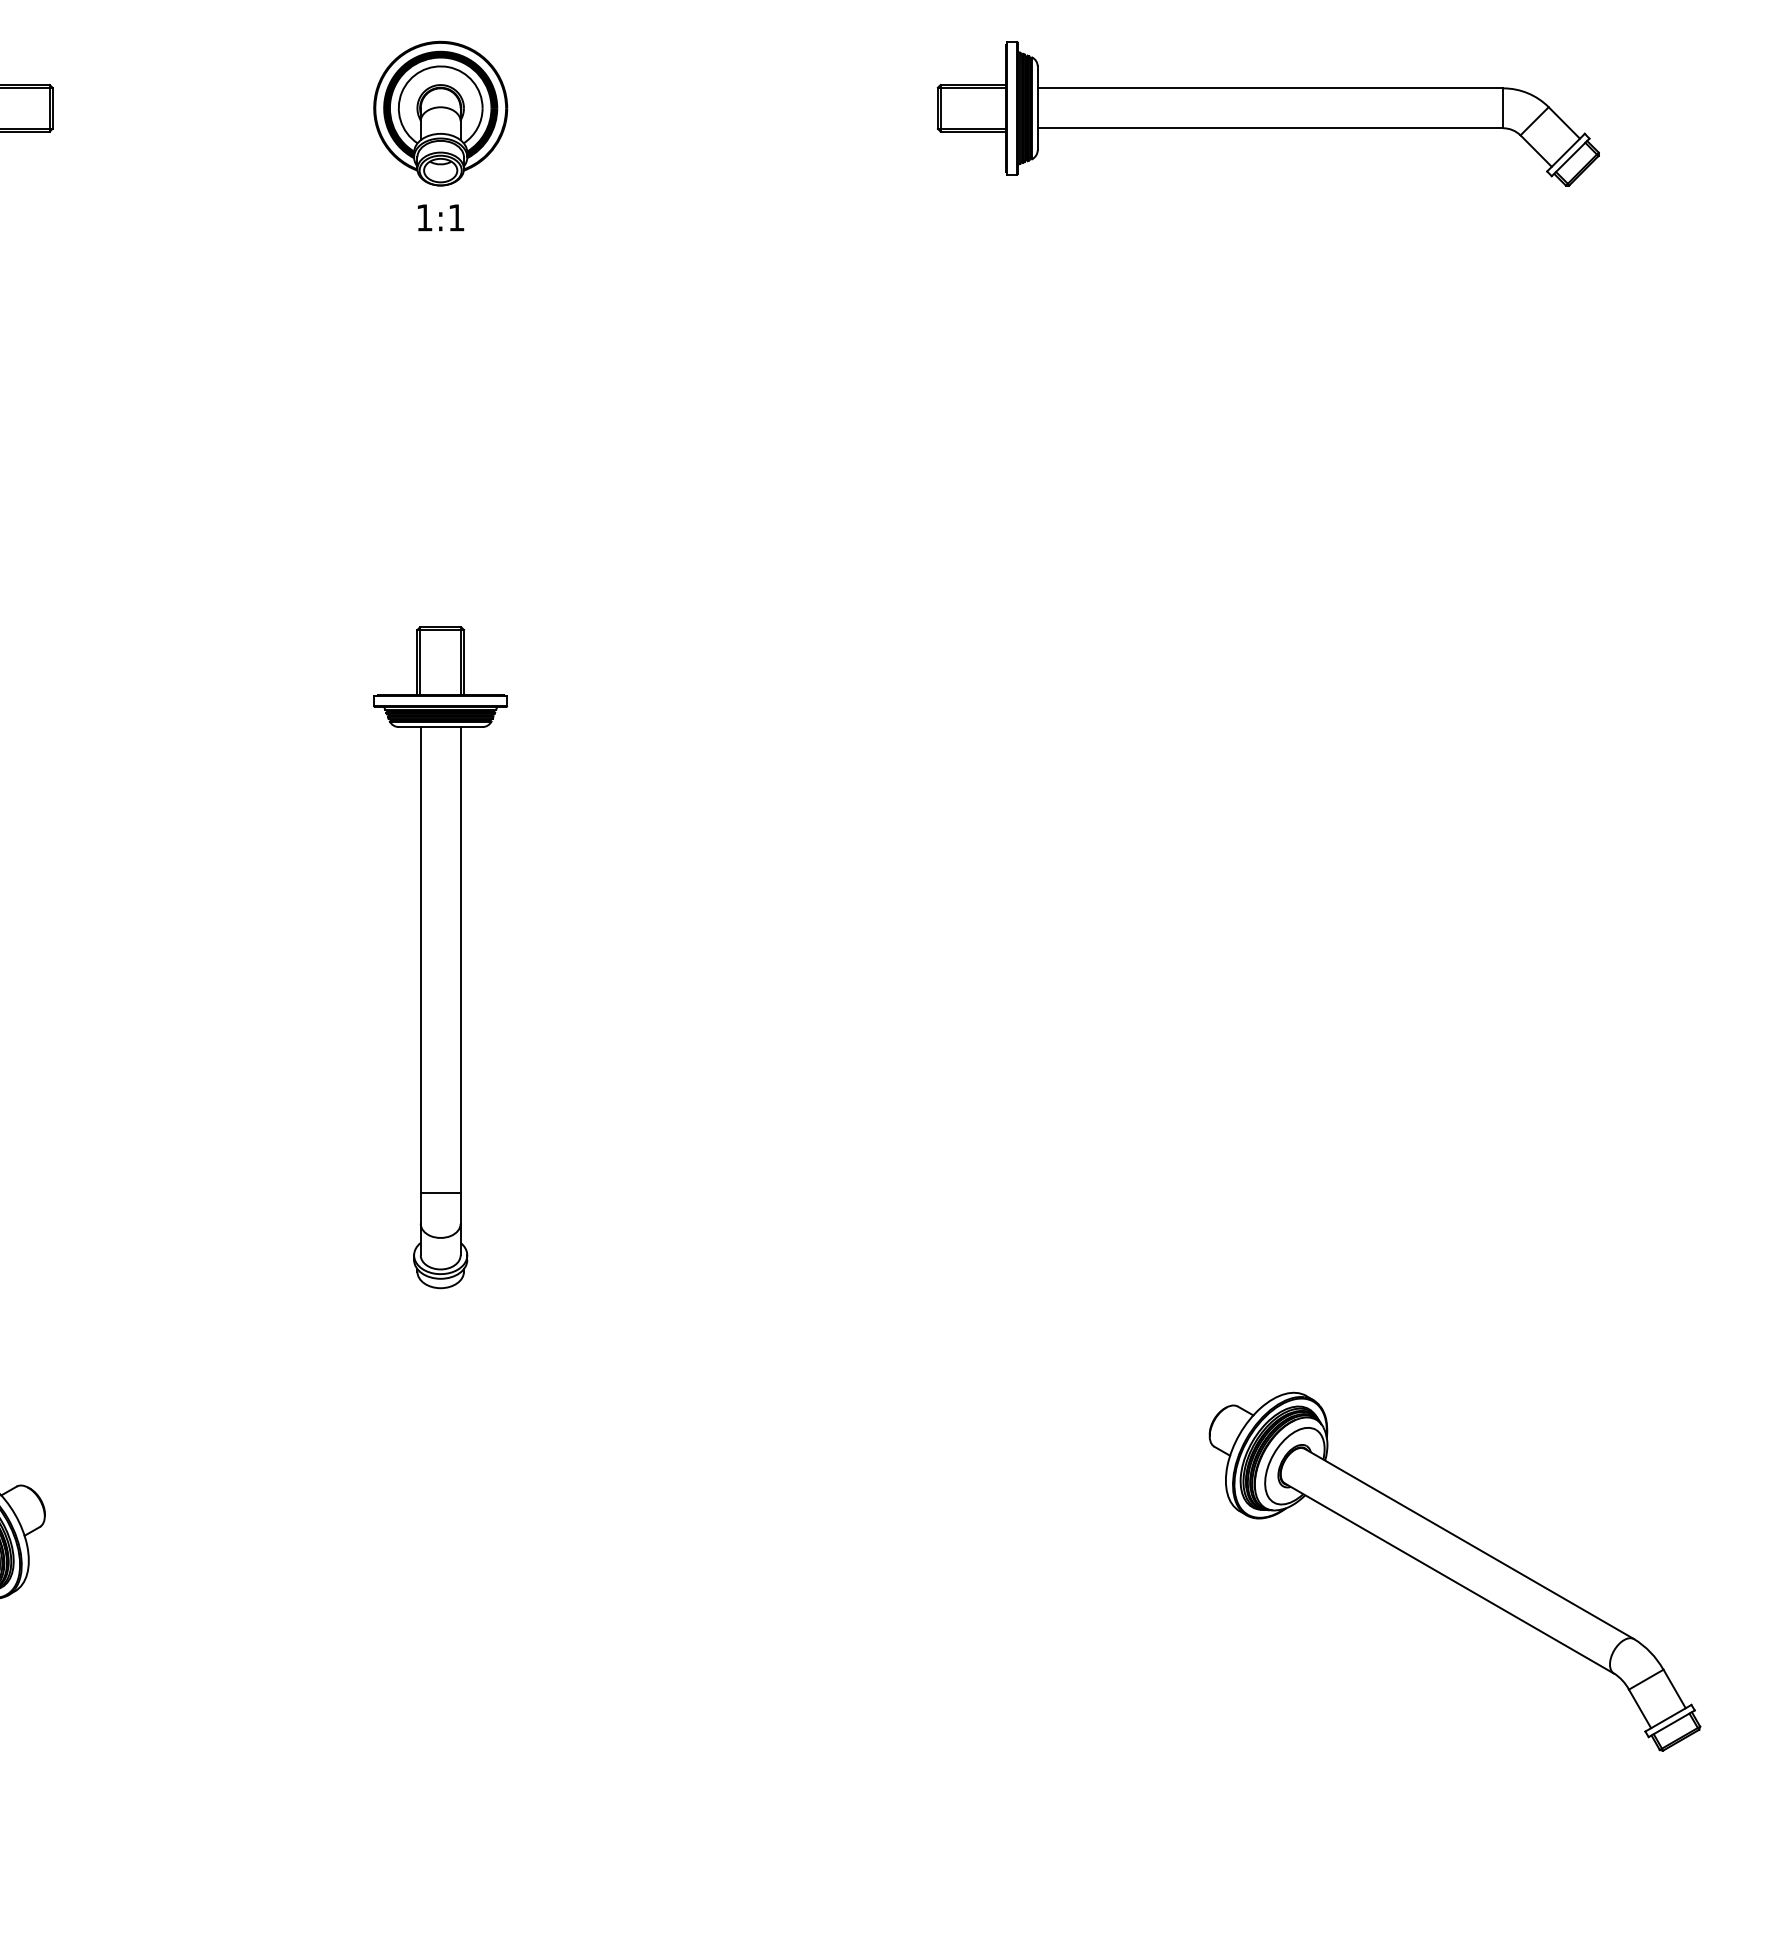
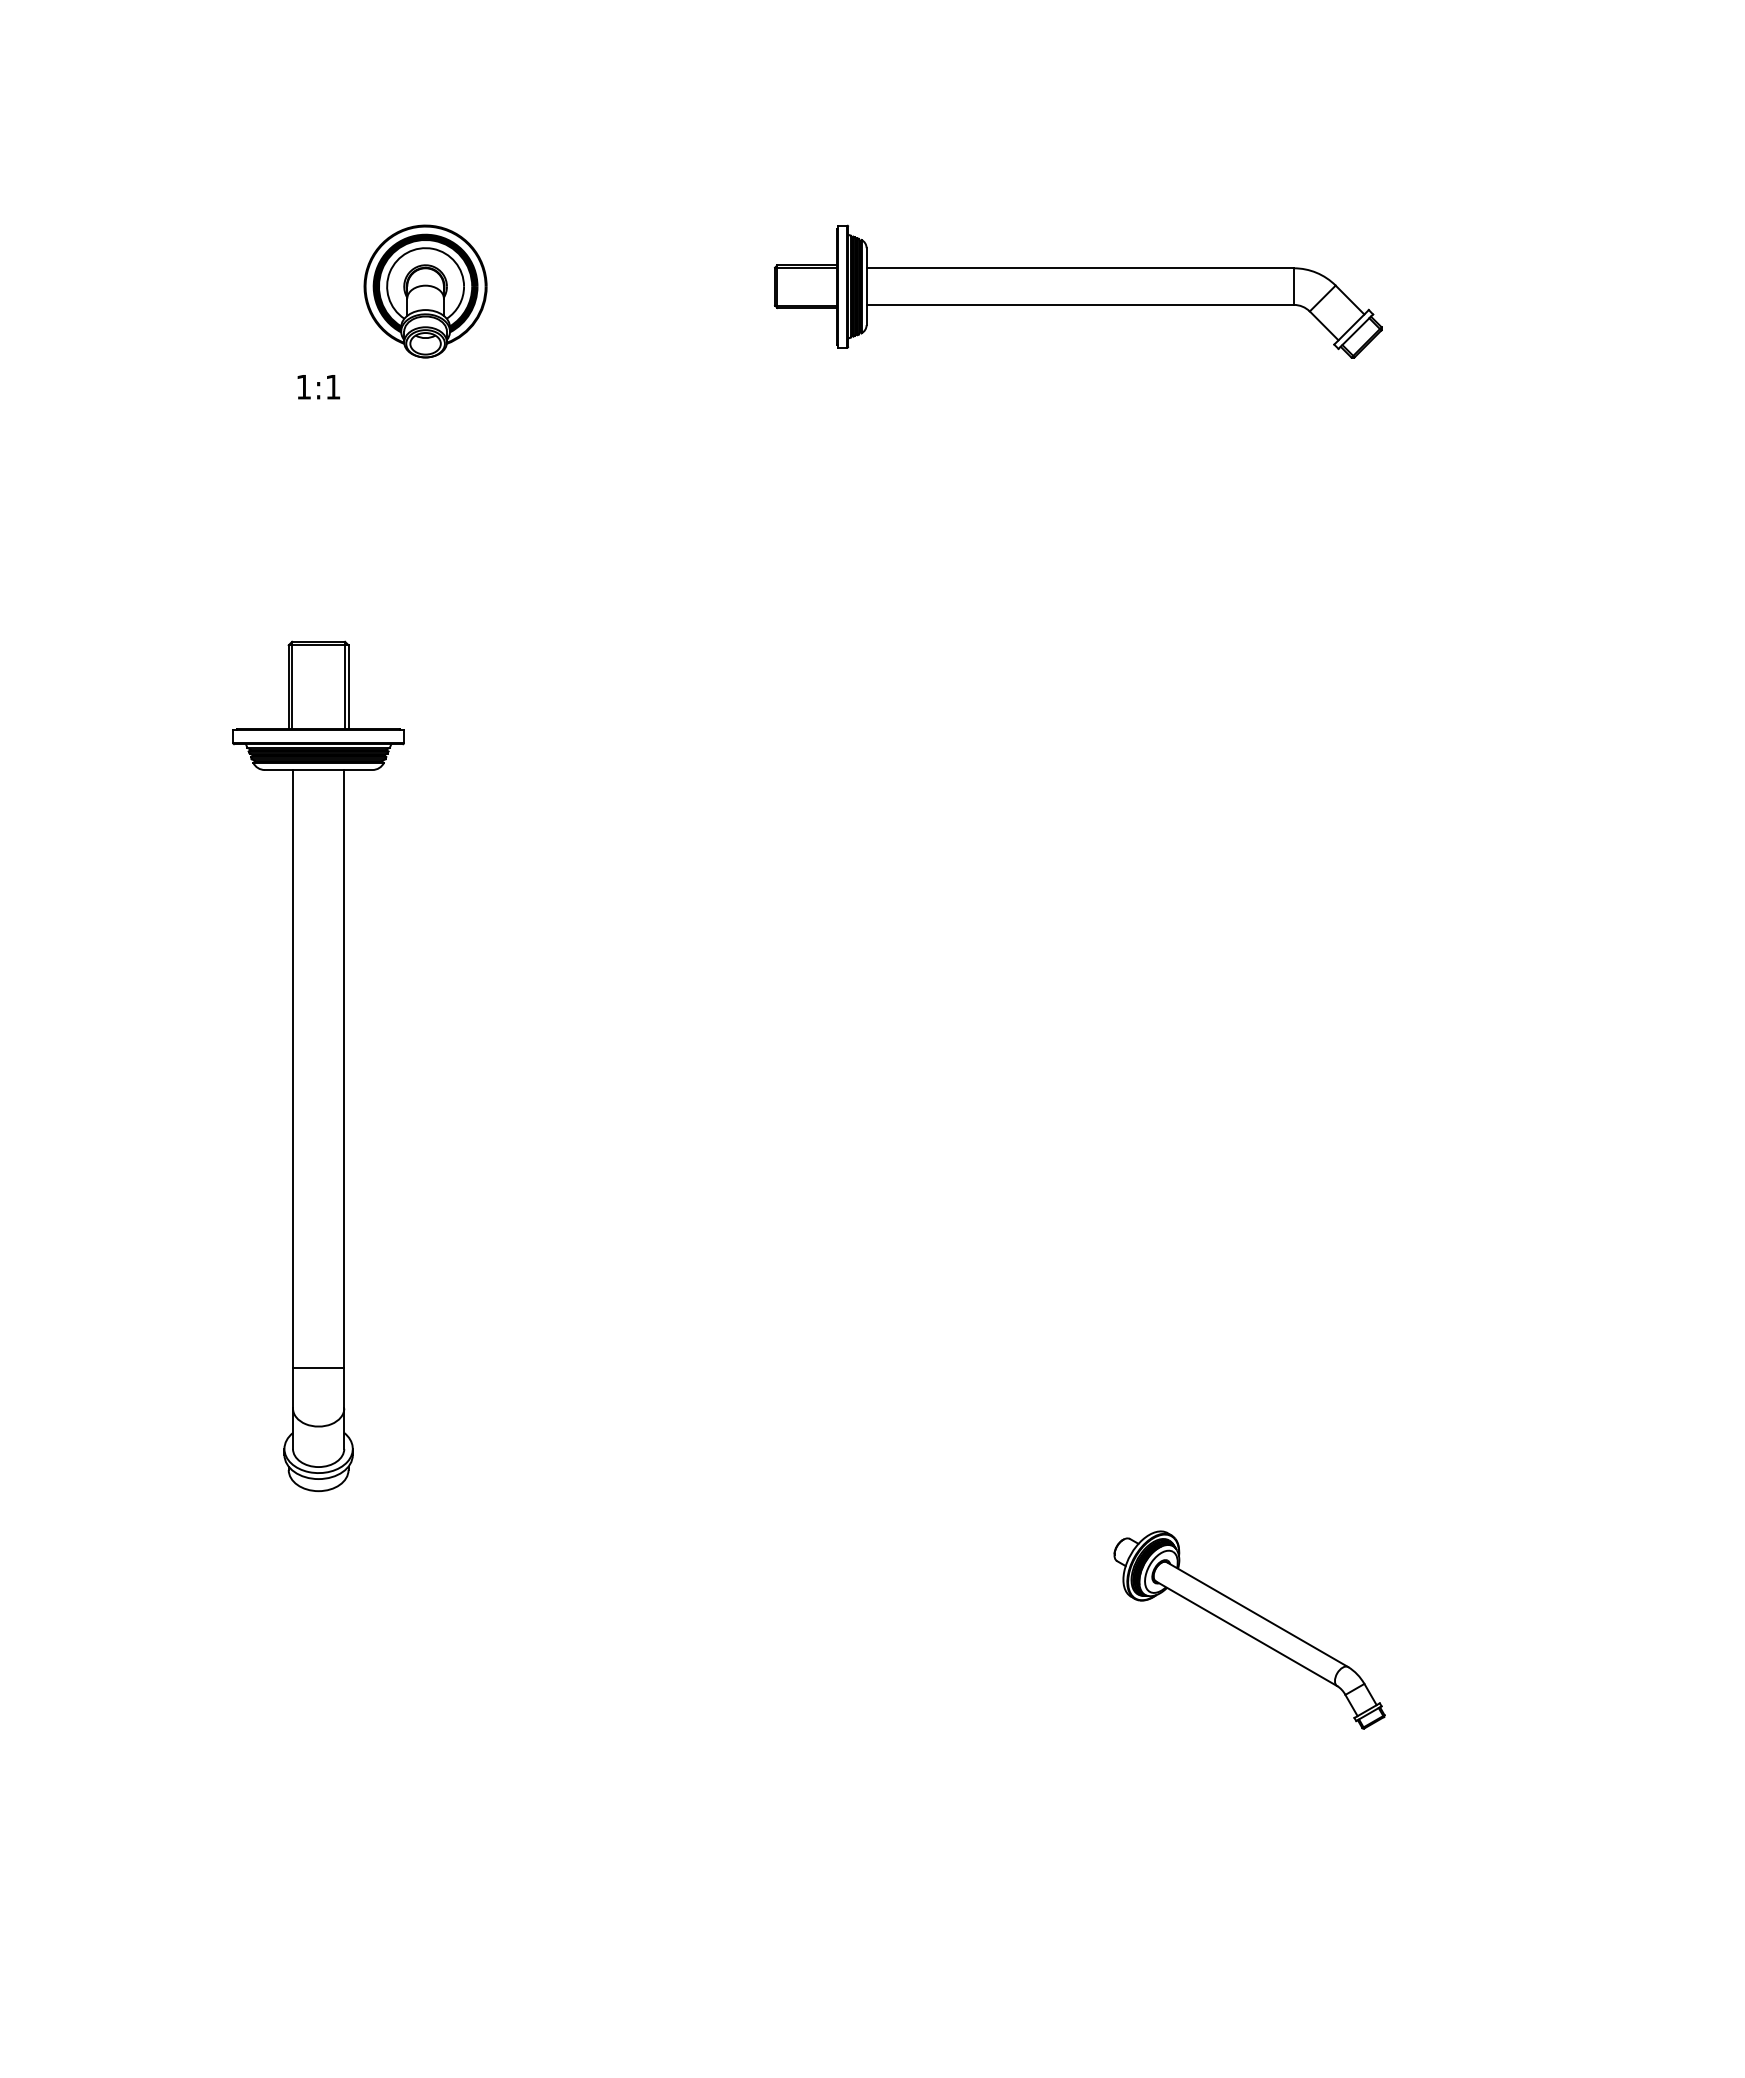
part: (440, 113) -> (425, 291), moved
part: (440, 956) -> (318, 1065), size x1.4
part: (1454, 1571) -> (1249, 1629), size x0.6

